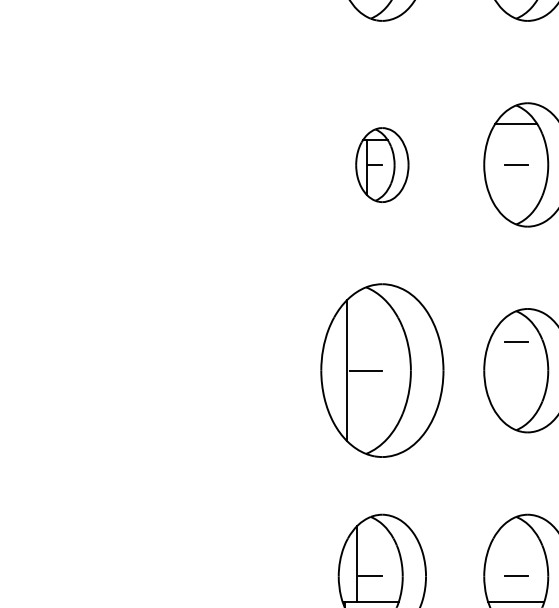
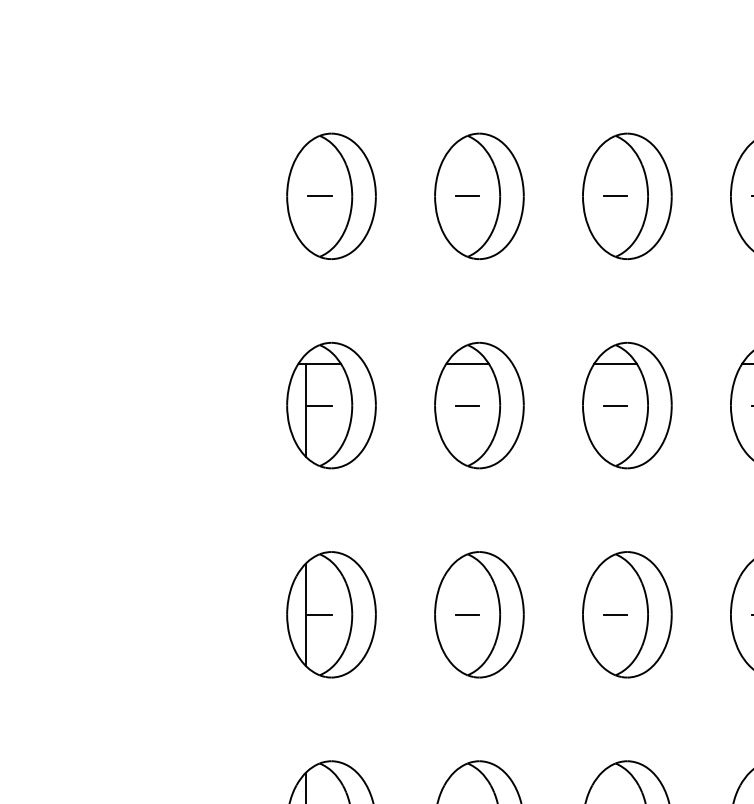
part: (382, 164) -> (331, 405), size x1.67
line: (516, 341) -> (467, 614), moved
part: (382, 370) -> (331, 614), size x0.71

